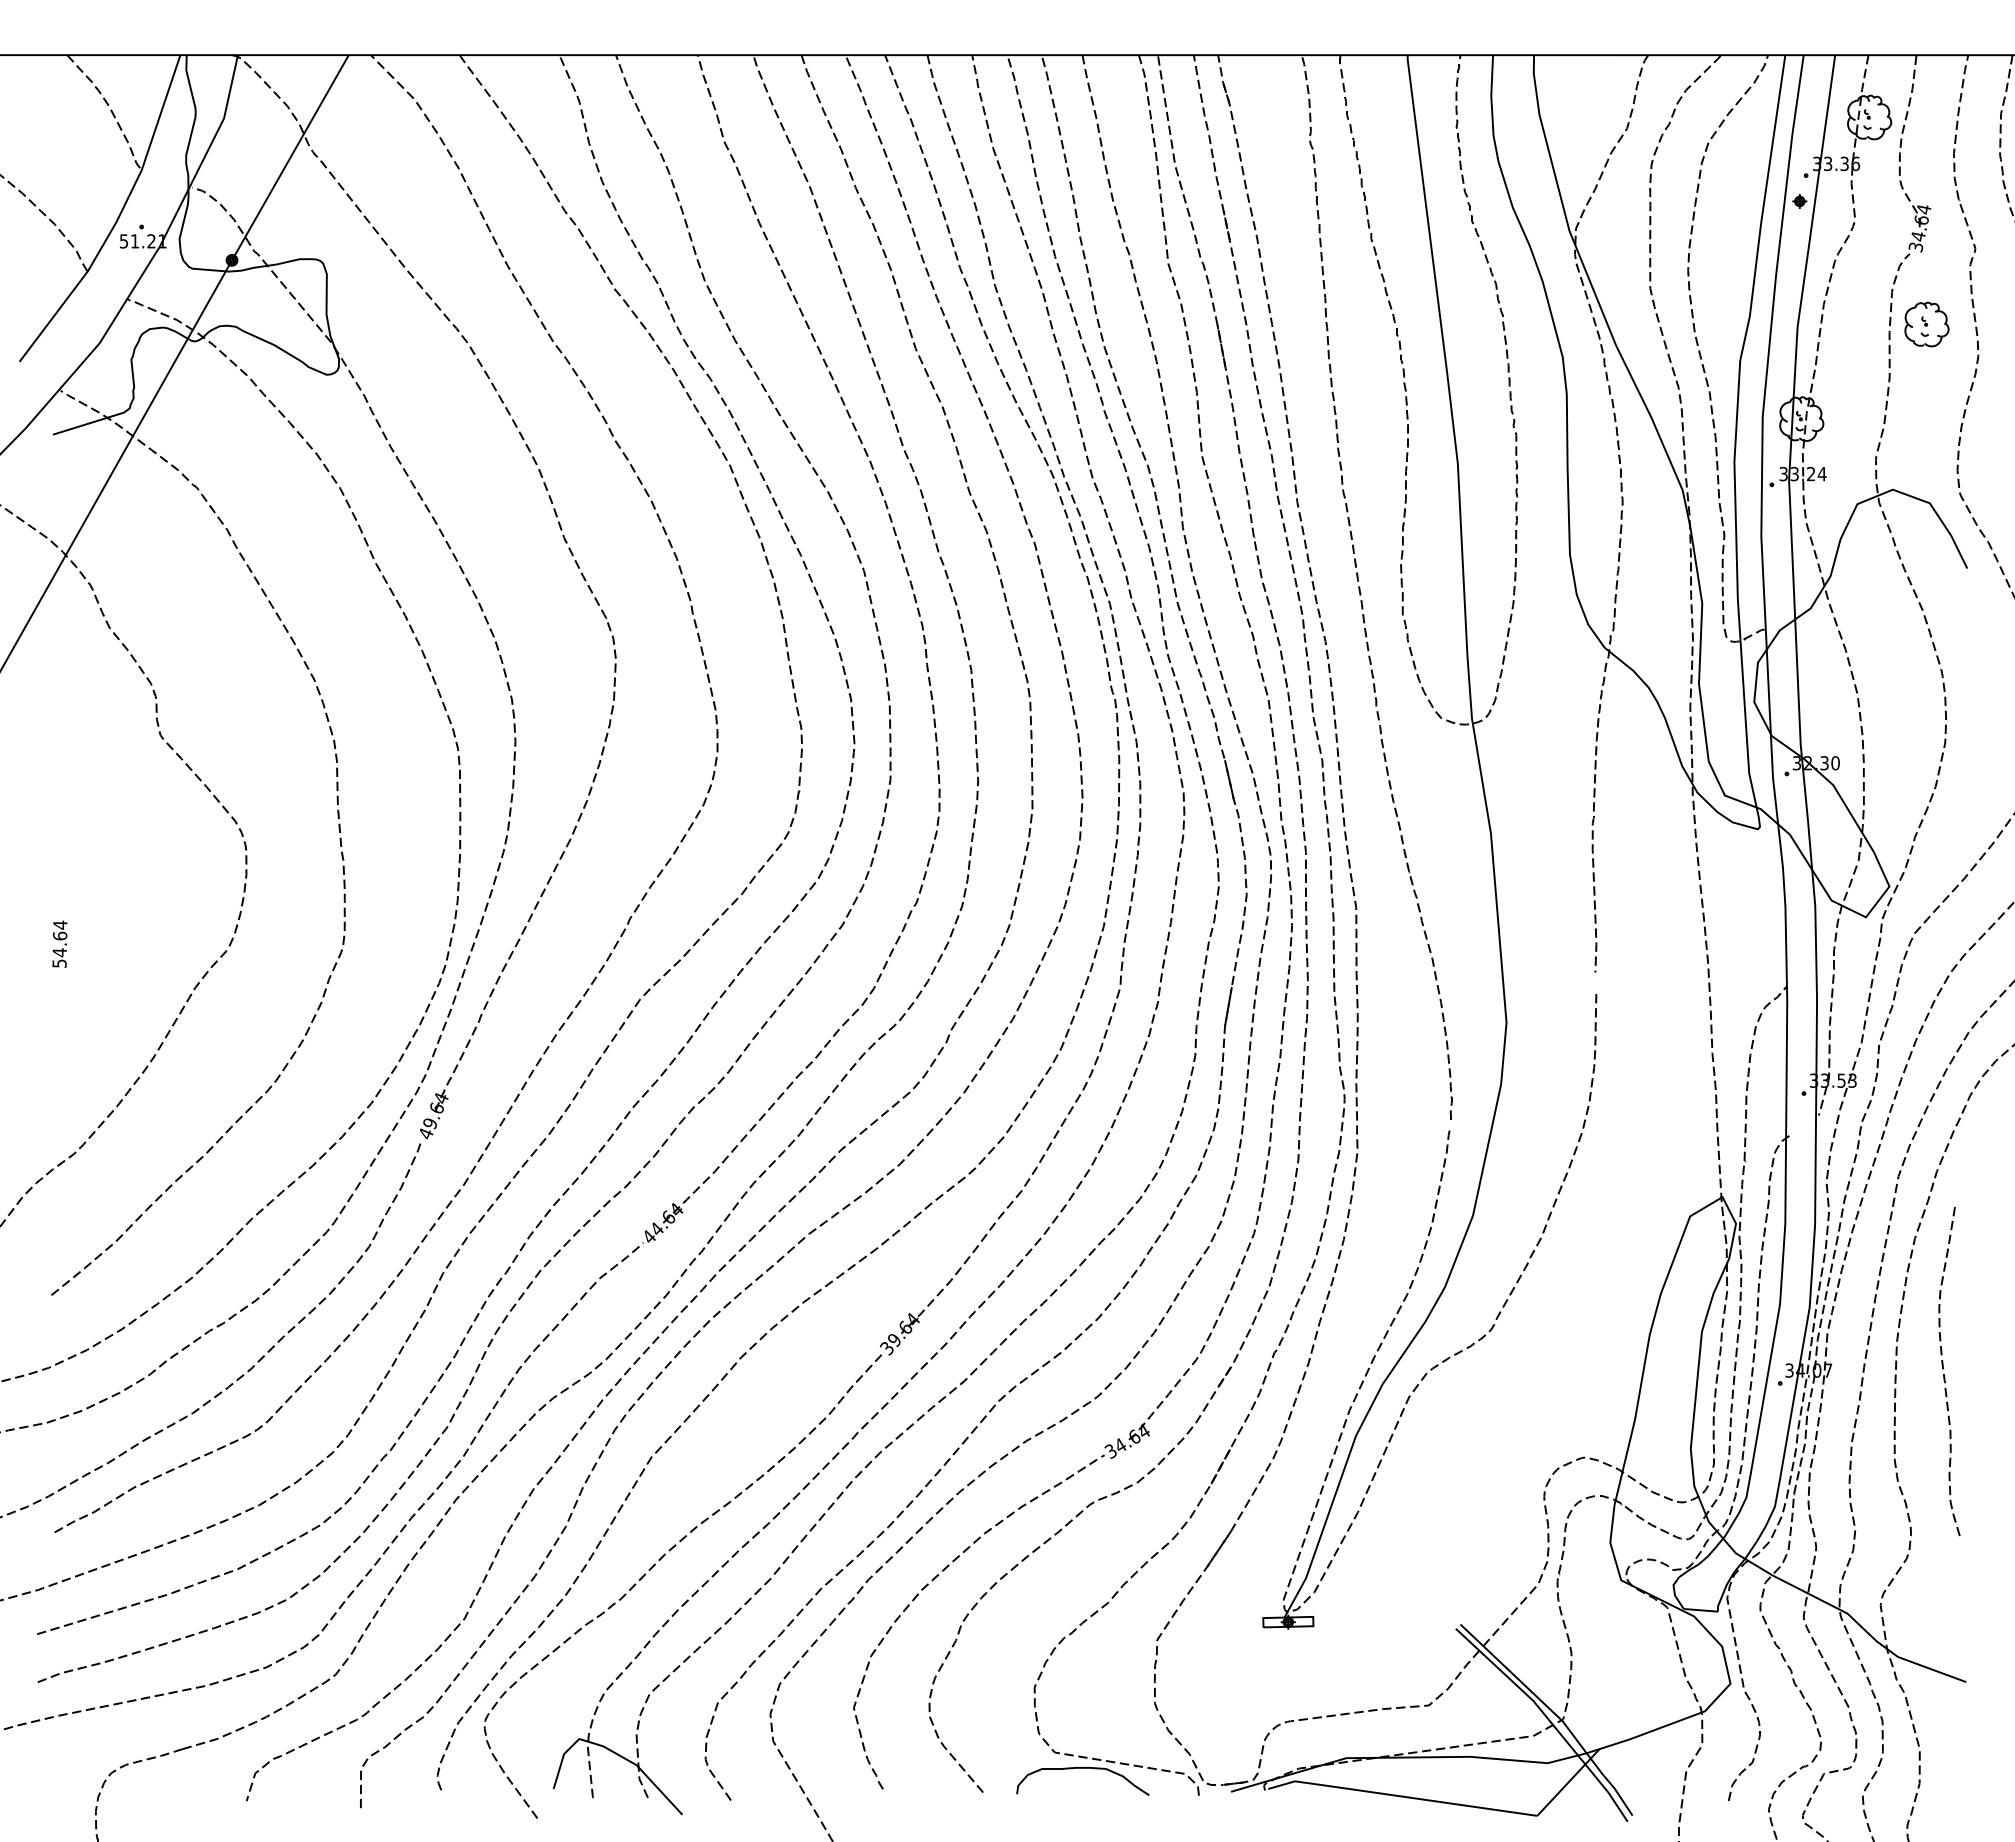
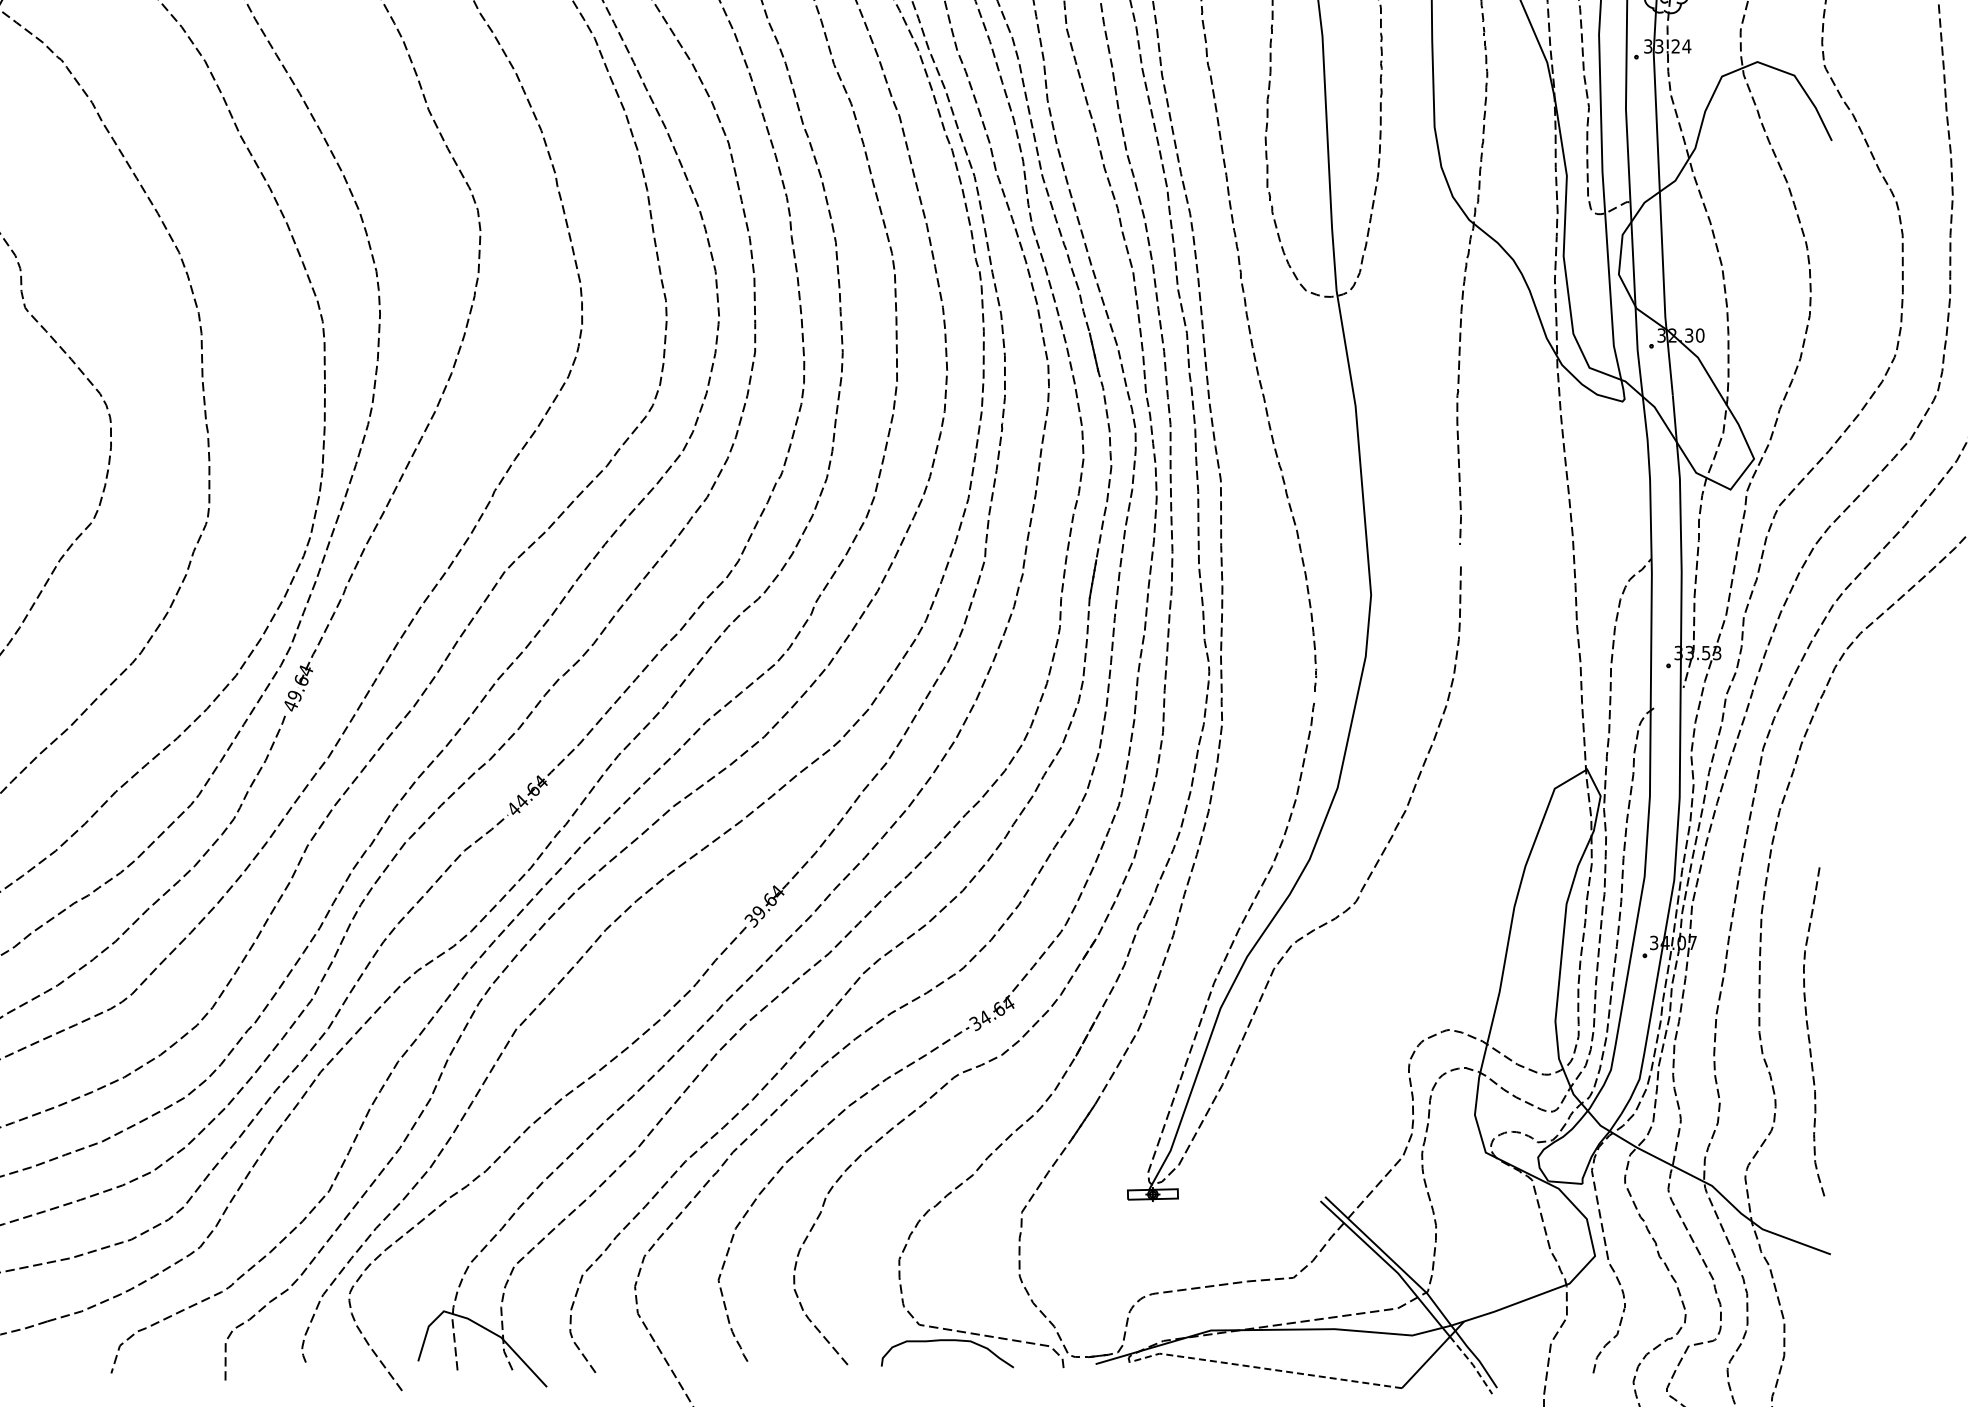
curve: (1944, 1374) -> (1809, 1034), moved
line: (1608, 1792) -> (1473, 1364), solid -> dashed
line: (1400, 1796) -> (1265, 1368), solid -> dashed

